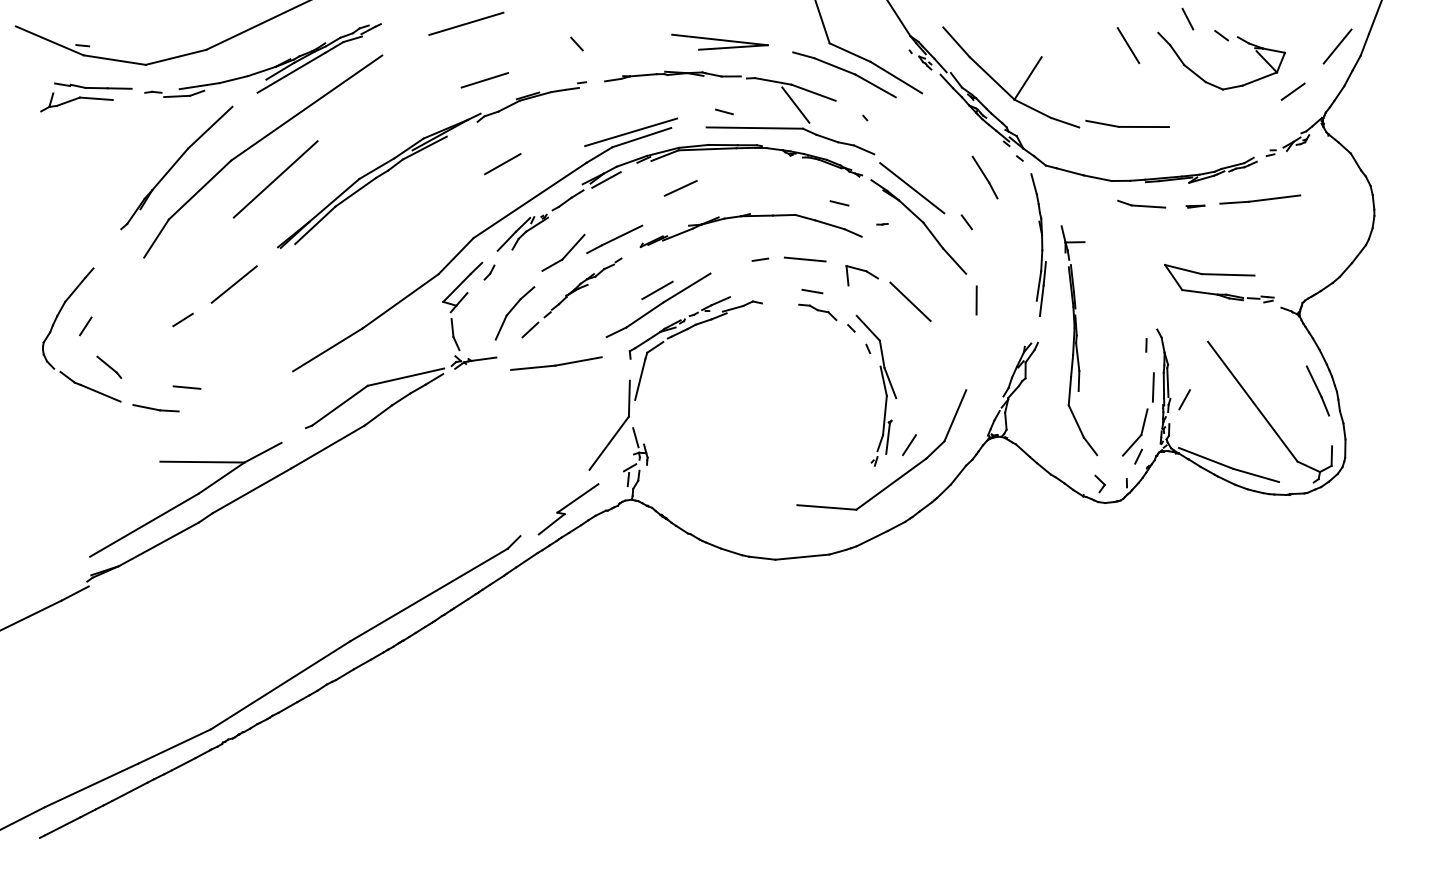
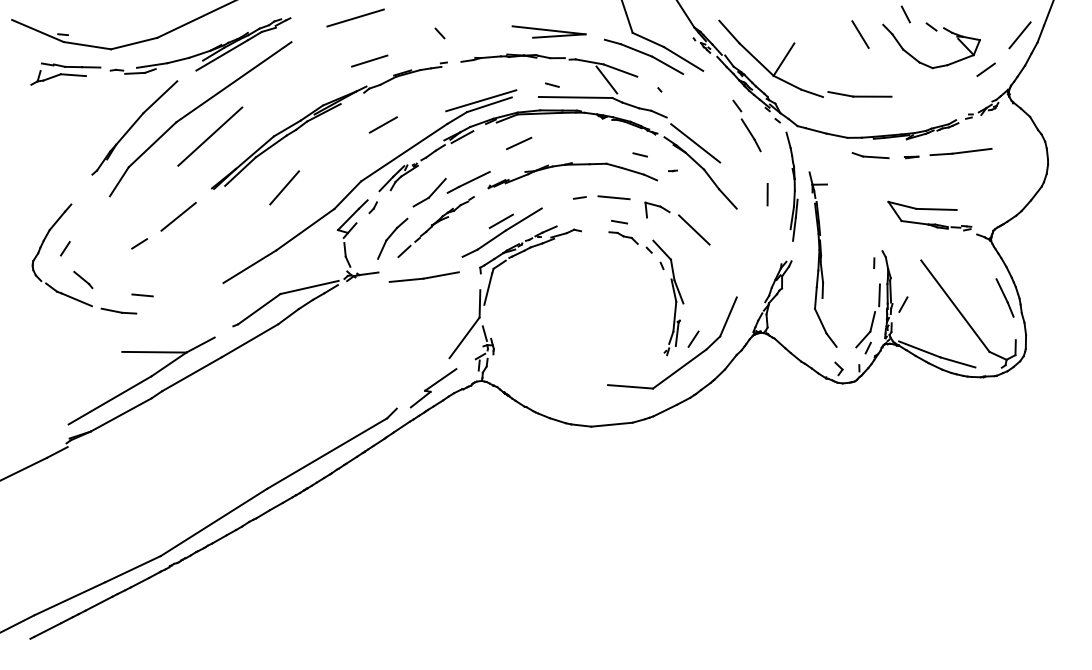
line: (966, 222) -> (737, 106), moved
line: (373, 246) -> (284, 187), added
line: (976, 300) -> (767, 194), moved

